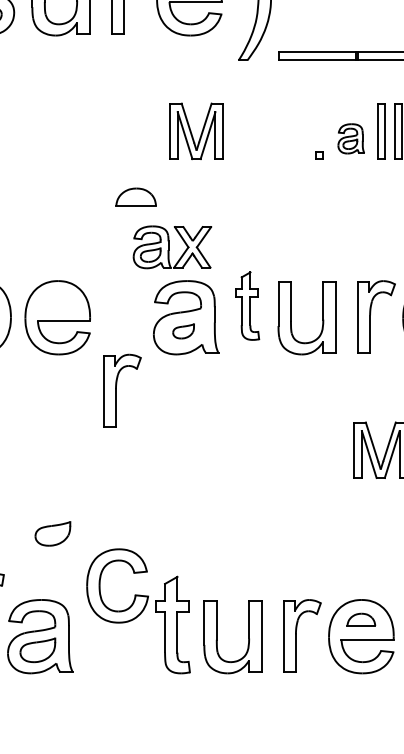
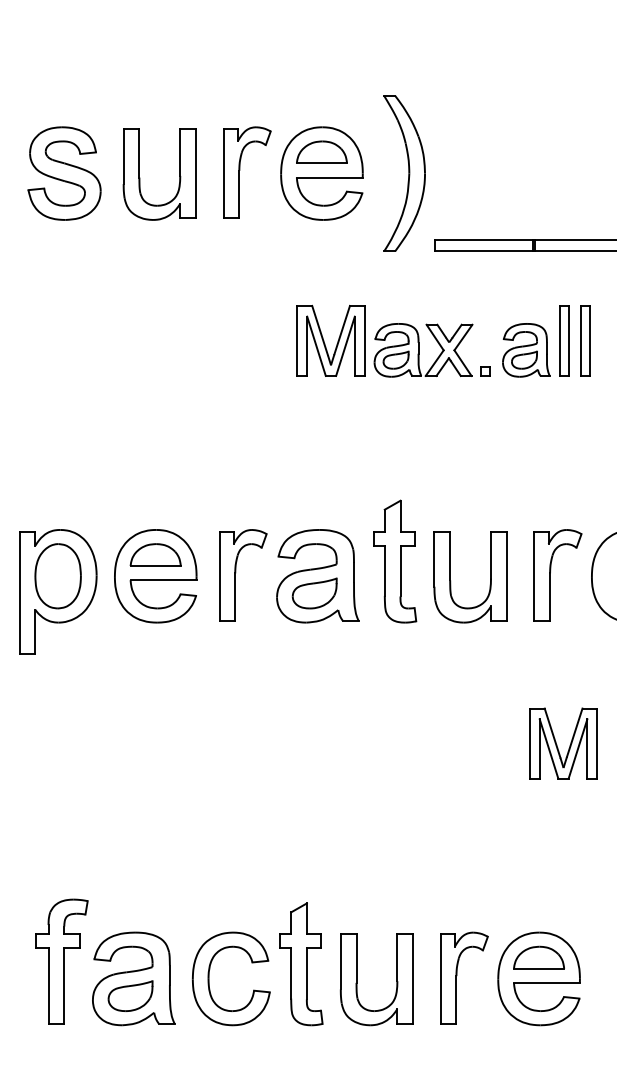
part: (351, 138) -> (526, 350), size x1.43
part: (135, 196) -> (155, 554), moved
part: (172, 247) -> (423, 350), moved
part: (247, 306) -> (395, 561), size x1.43
part: (183, 331) -> (314, 593), size x1.67
part: (116, 388) -> (236, 572), moved
part: (52, 533) -> (149, 848), removed
part: (100, 585) -> (209, 978), moved
part: (360, 619) -> (538, 957), size x1.43

